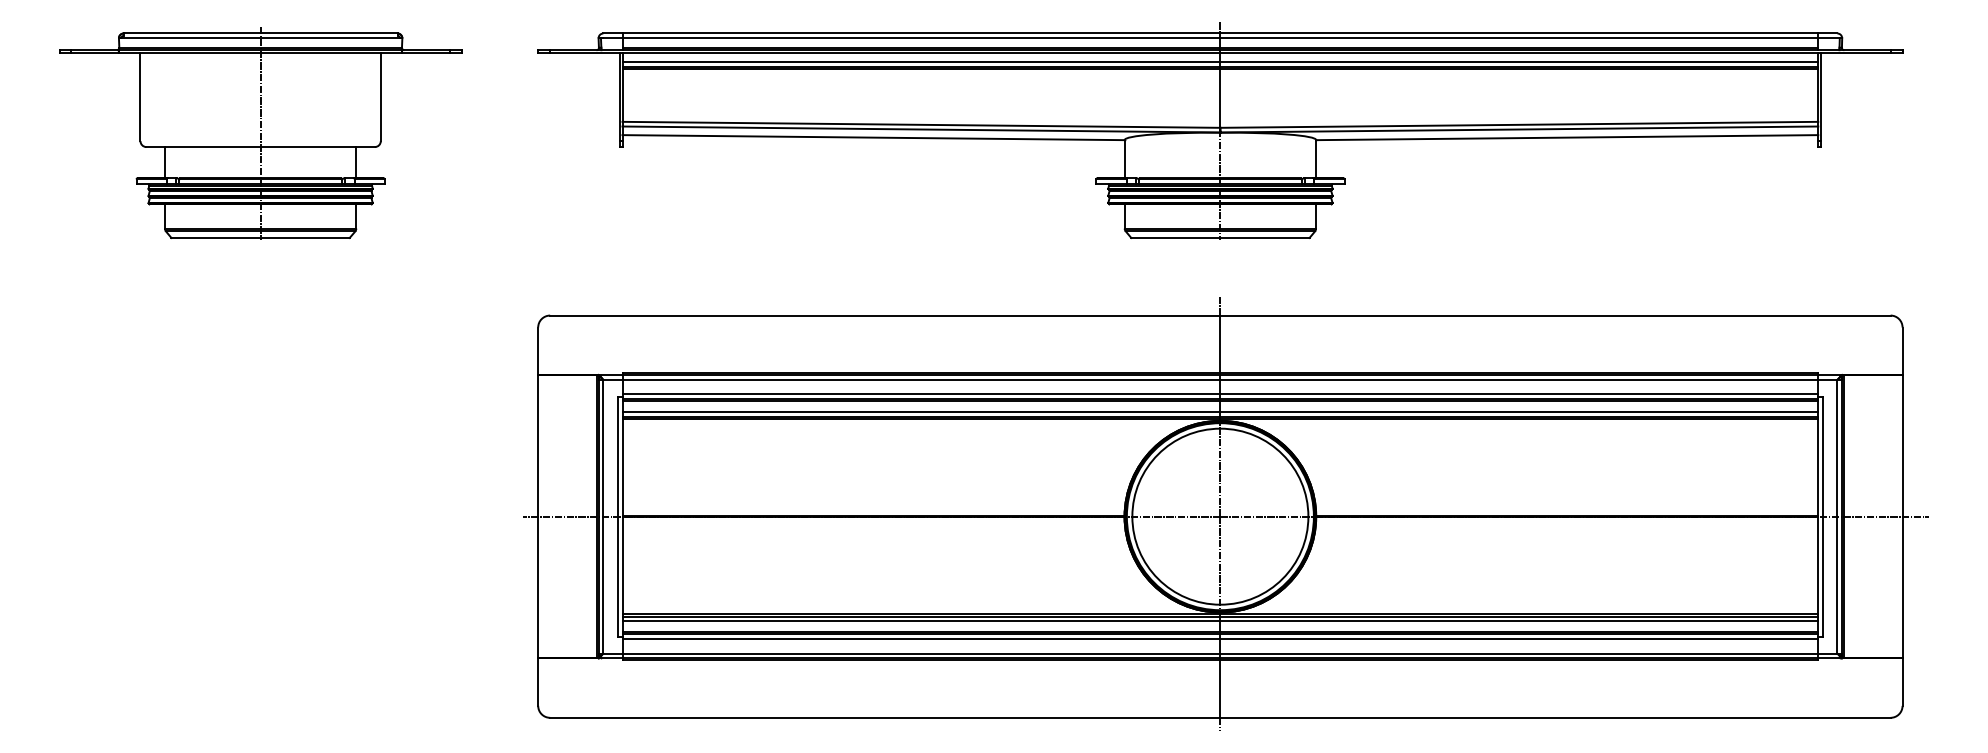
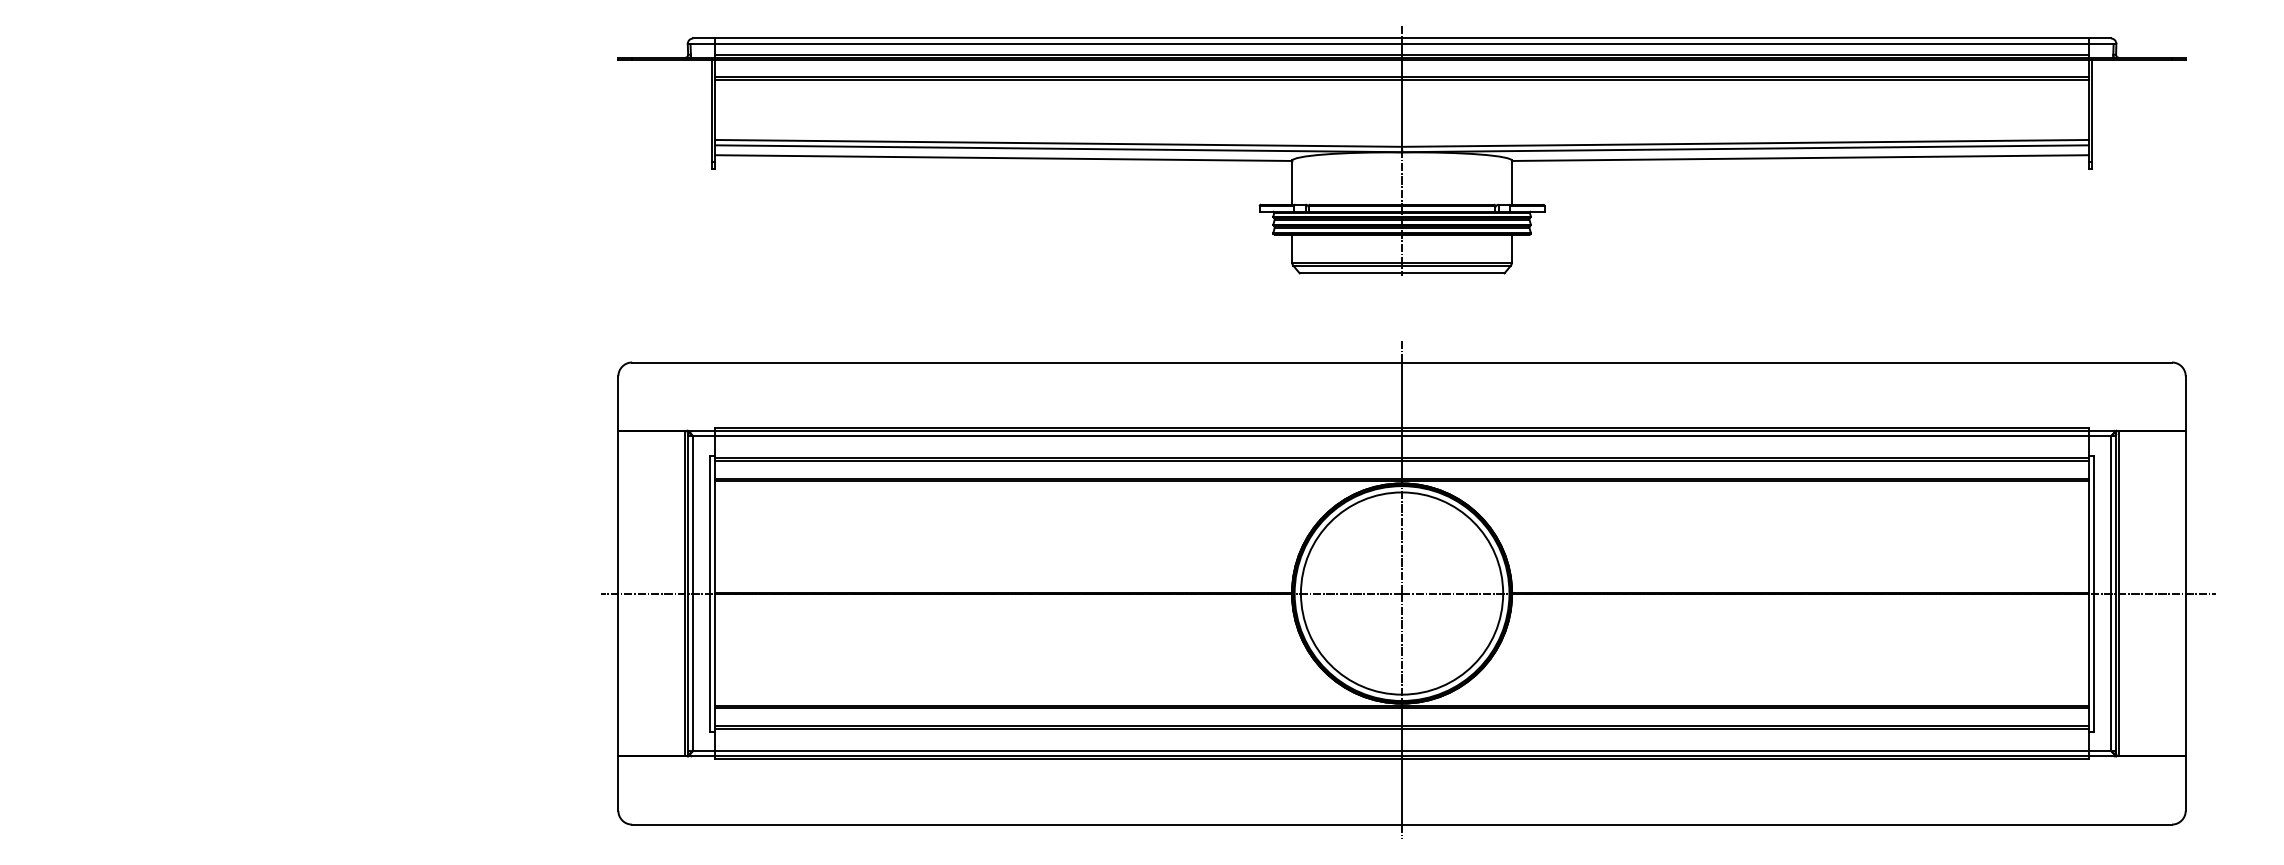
line: (1219, 62) -> (1401, 71), removed
part: (260, 133) -> (299, 153), removed
line: (1219, 393) -> (1401, 452), removed
line: (1219, 412) -> (1401, 473), removed
line: (1219, 621) -> (1401, 713), removed
line: (1219, 639) -> (1401, 734), removed

